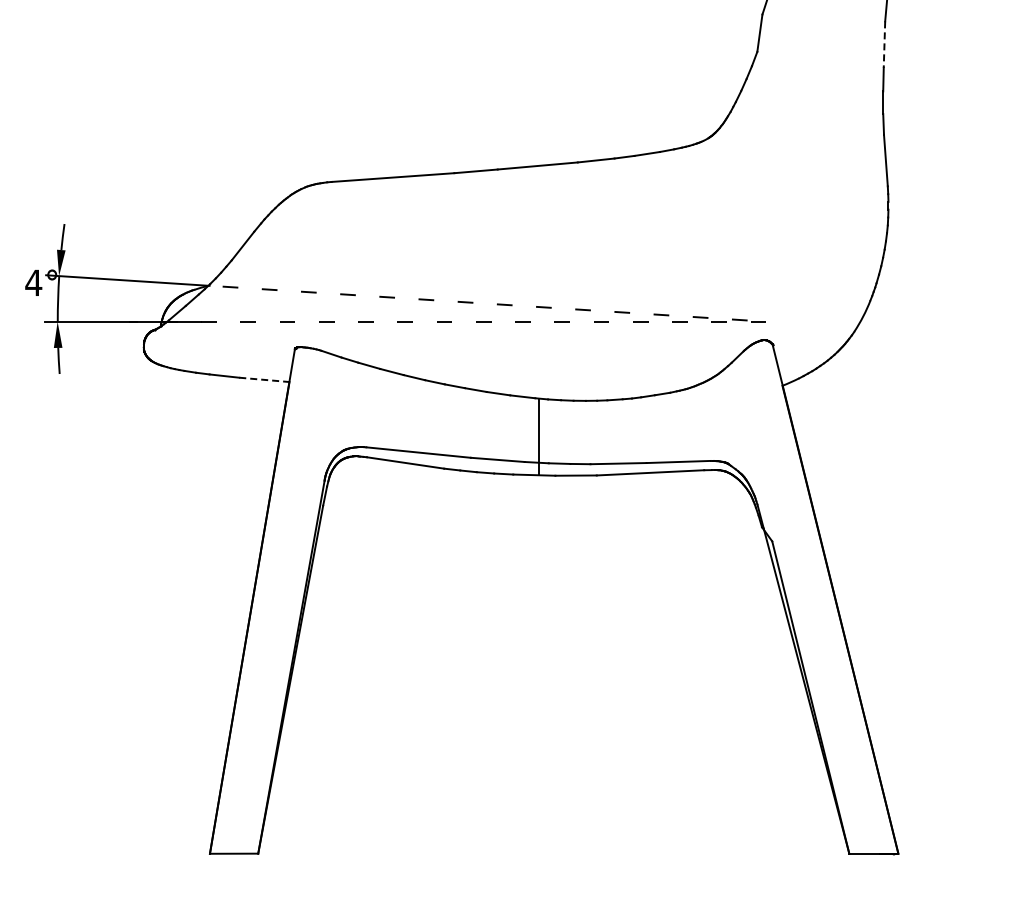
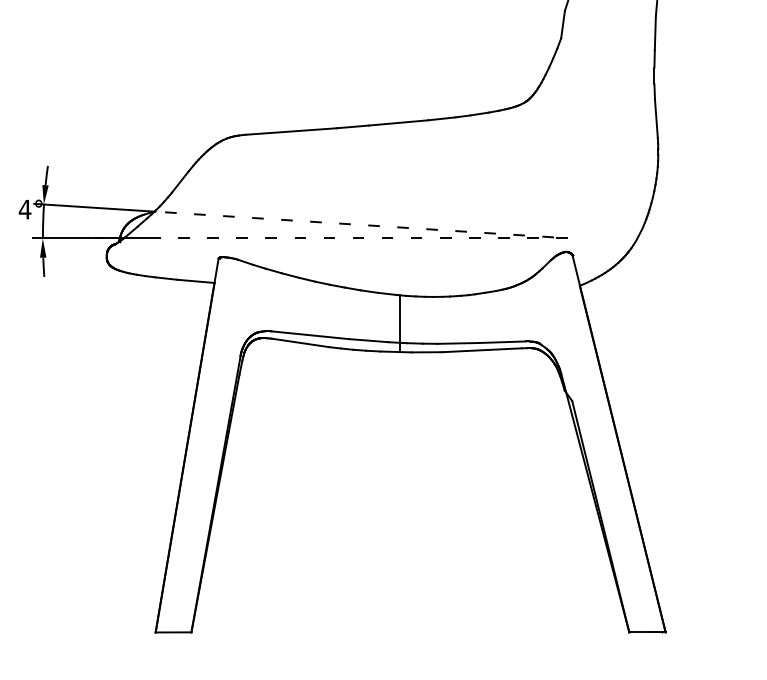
line: (884, 45) -> (655, 33), dashed -> solid
line: (264, 379) -> (196, 281), dashed -> solid

